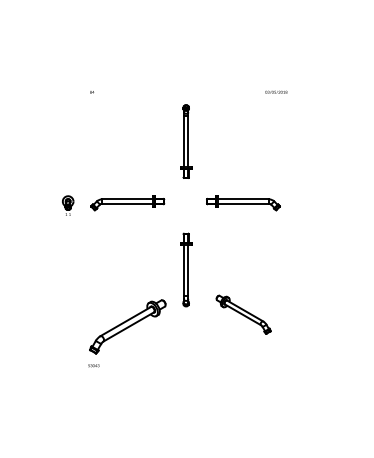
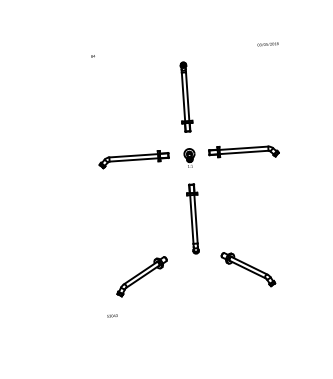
part: (68, 205) -> (190, 157), moved
part: (243, 314) -> (248, 269), moved
part: (127, 326) -> (141, 276), size x0.71

